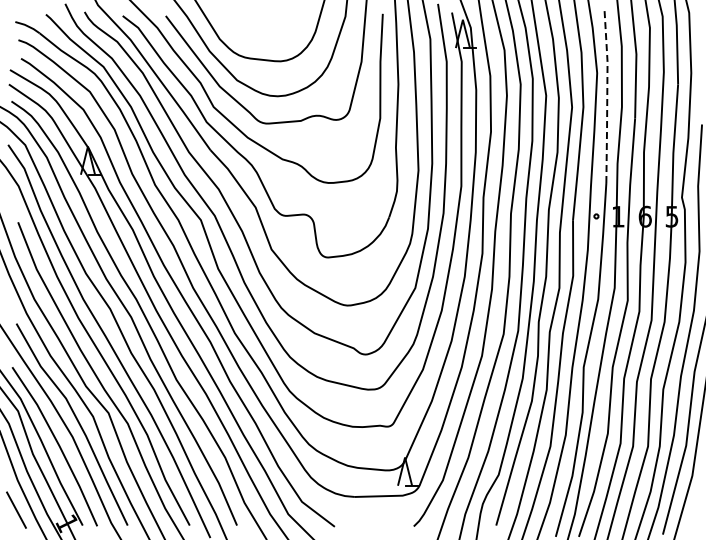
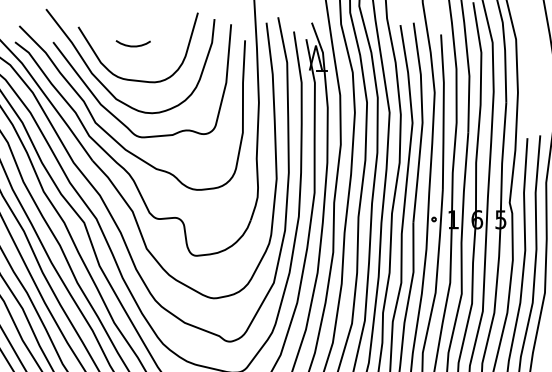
curve: (256, 19) -> (133, 45), added
line: (607, 95) -> (443, 112), dashed -> solid

